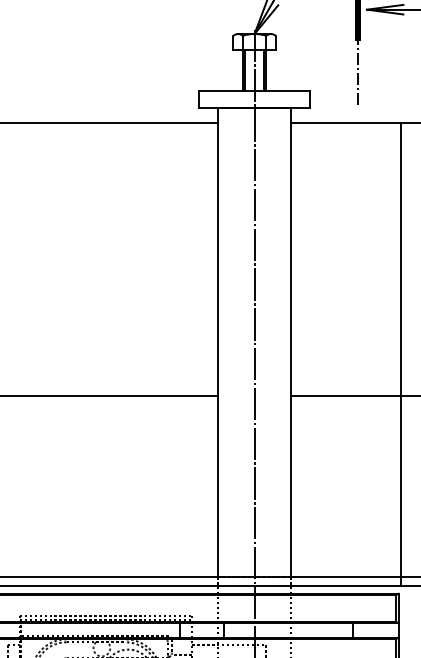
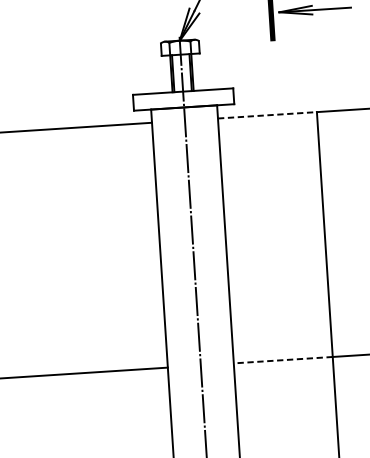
line: (357, 73) -> (274, 70), removed
line: (346, 123) -> (267, 115), solid -> dashed
line: (345, 395) -> (282, 360), solid -> dashed

